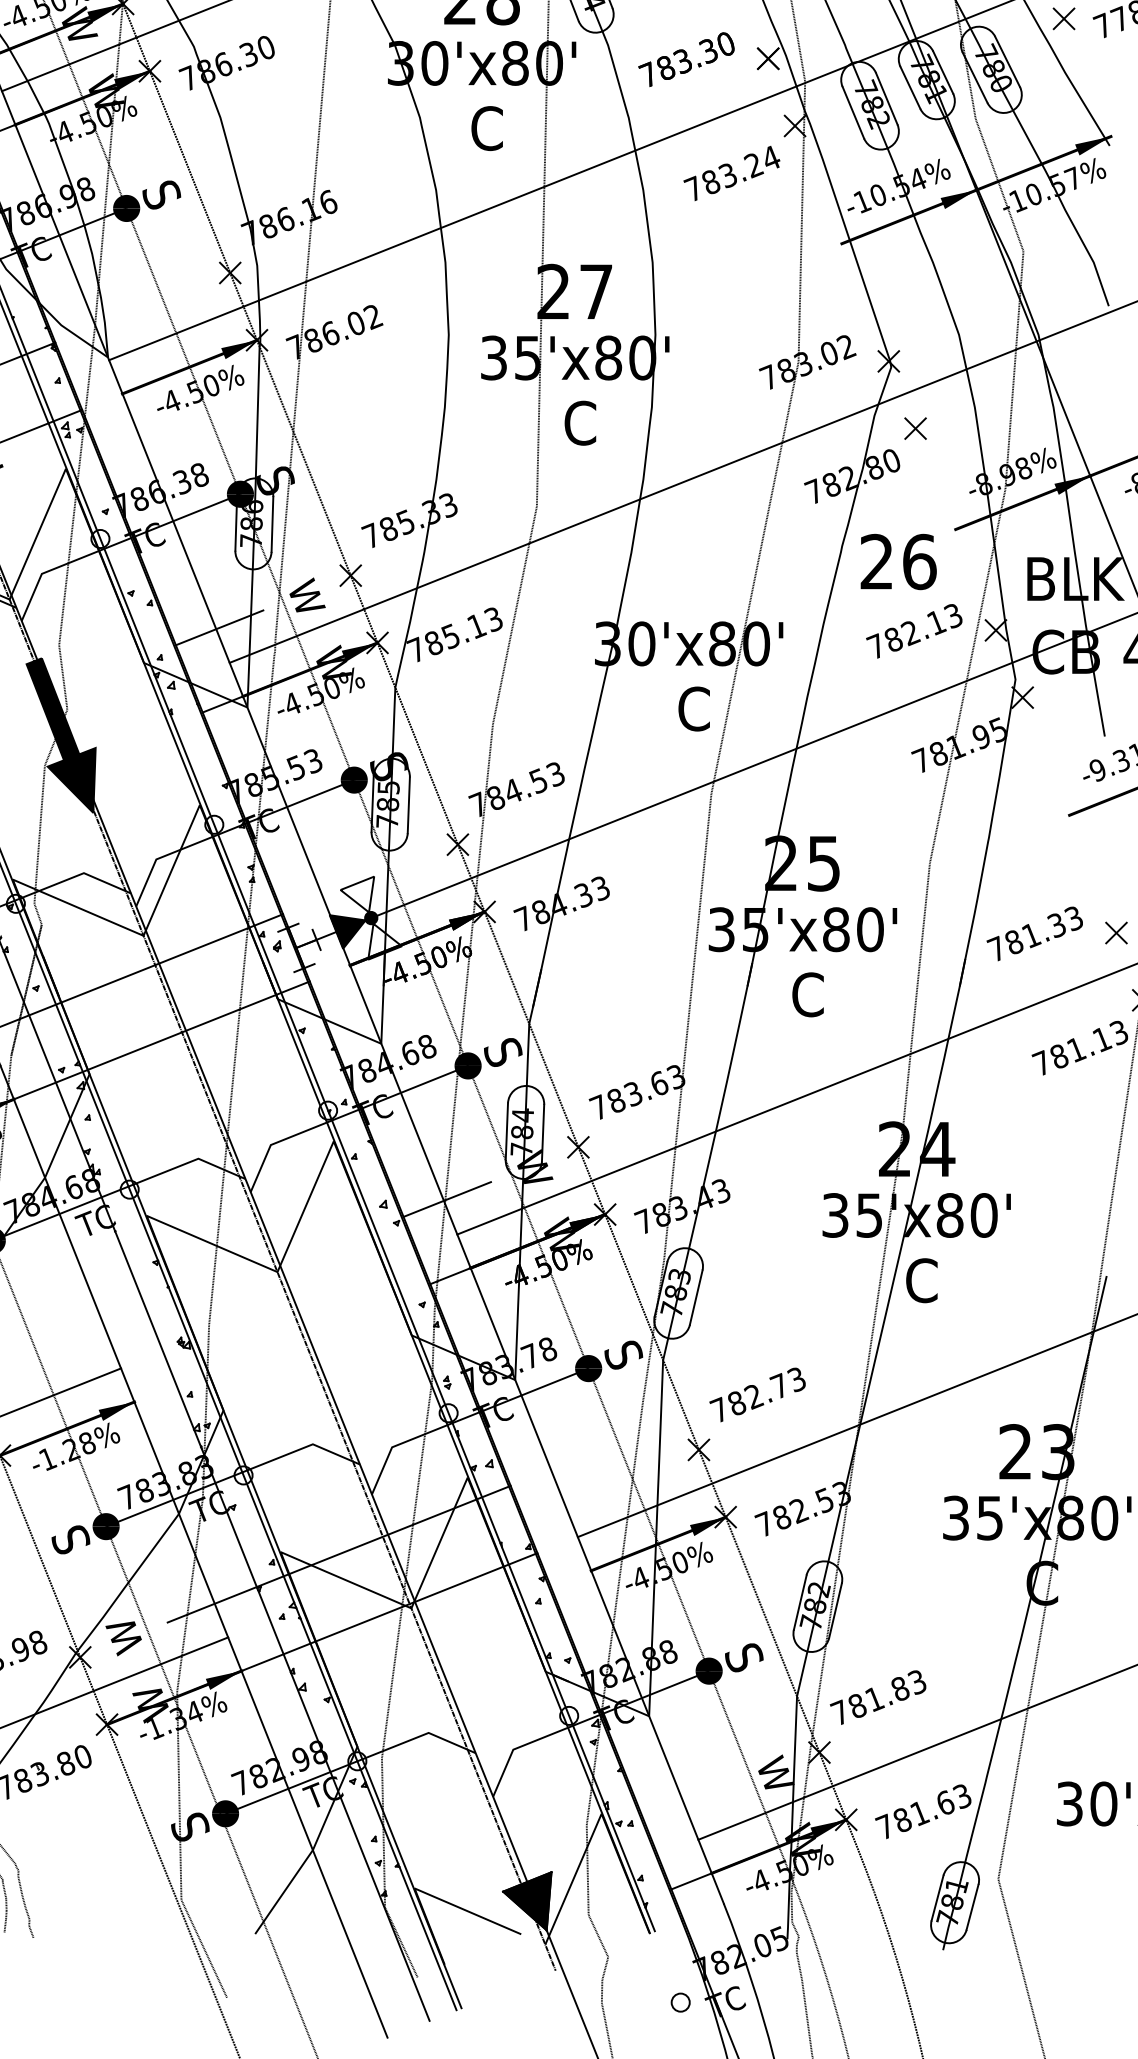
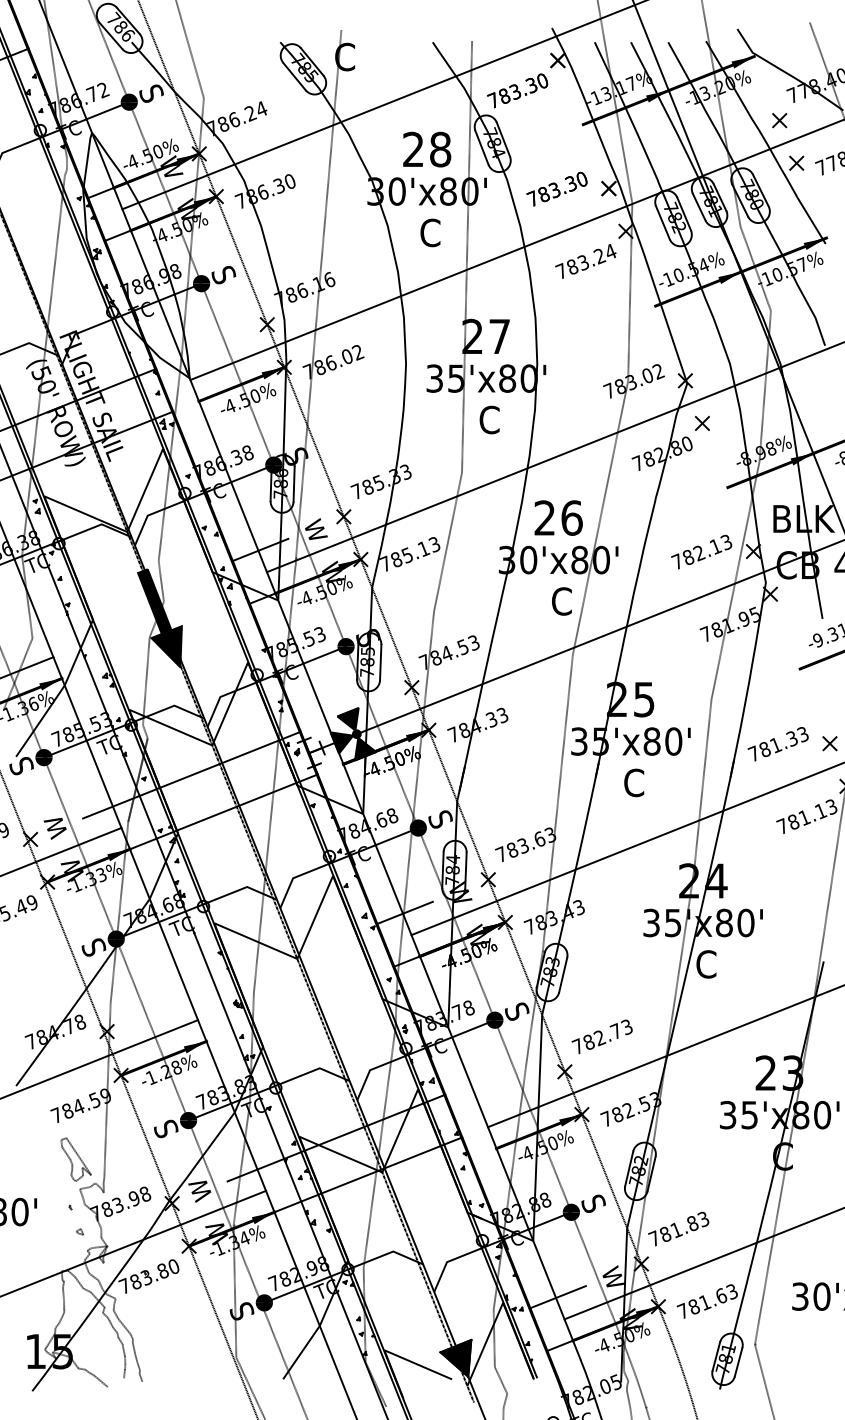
text: (898, 561) -> (558, 517), moved
fill: (356, 893) -> (347, 718), added
fill: (384, 940) -> (365, 748), added
line: (687, 1805) -> (557, 1297), added

